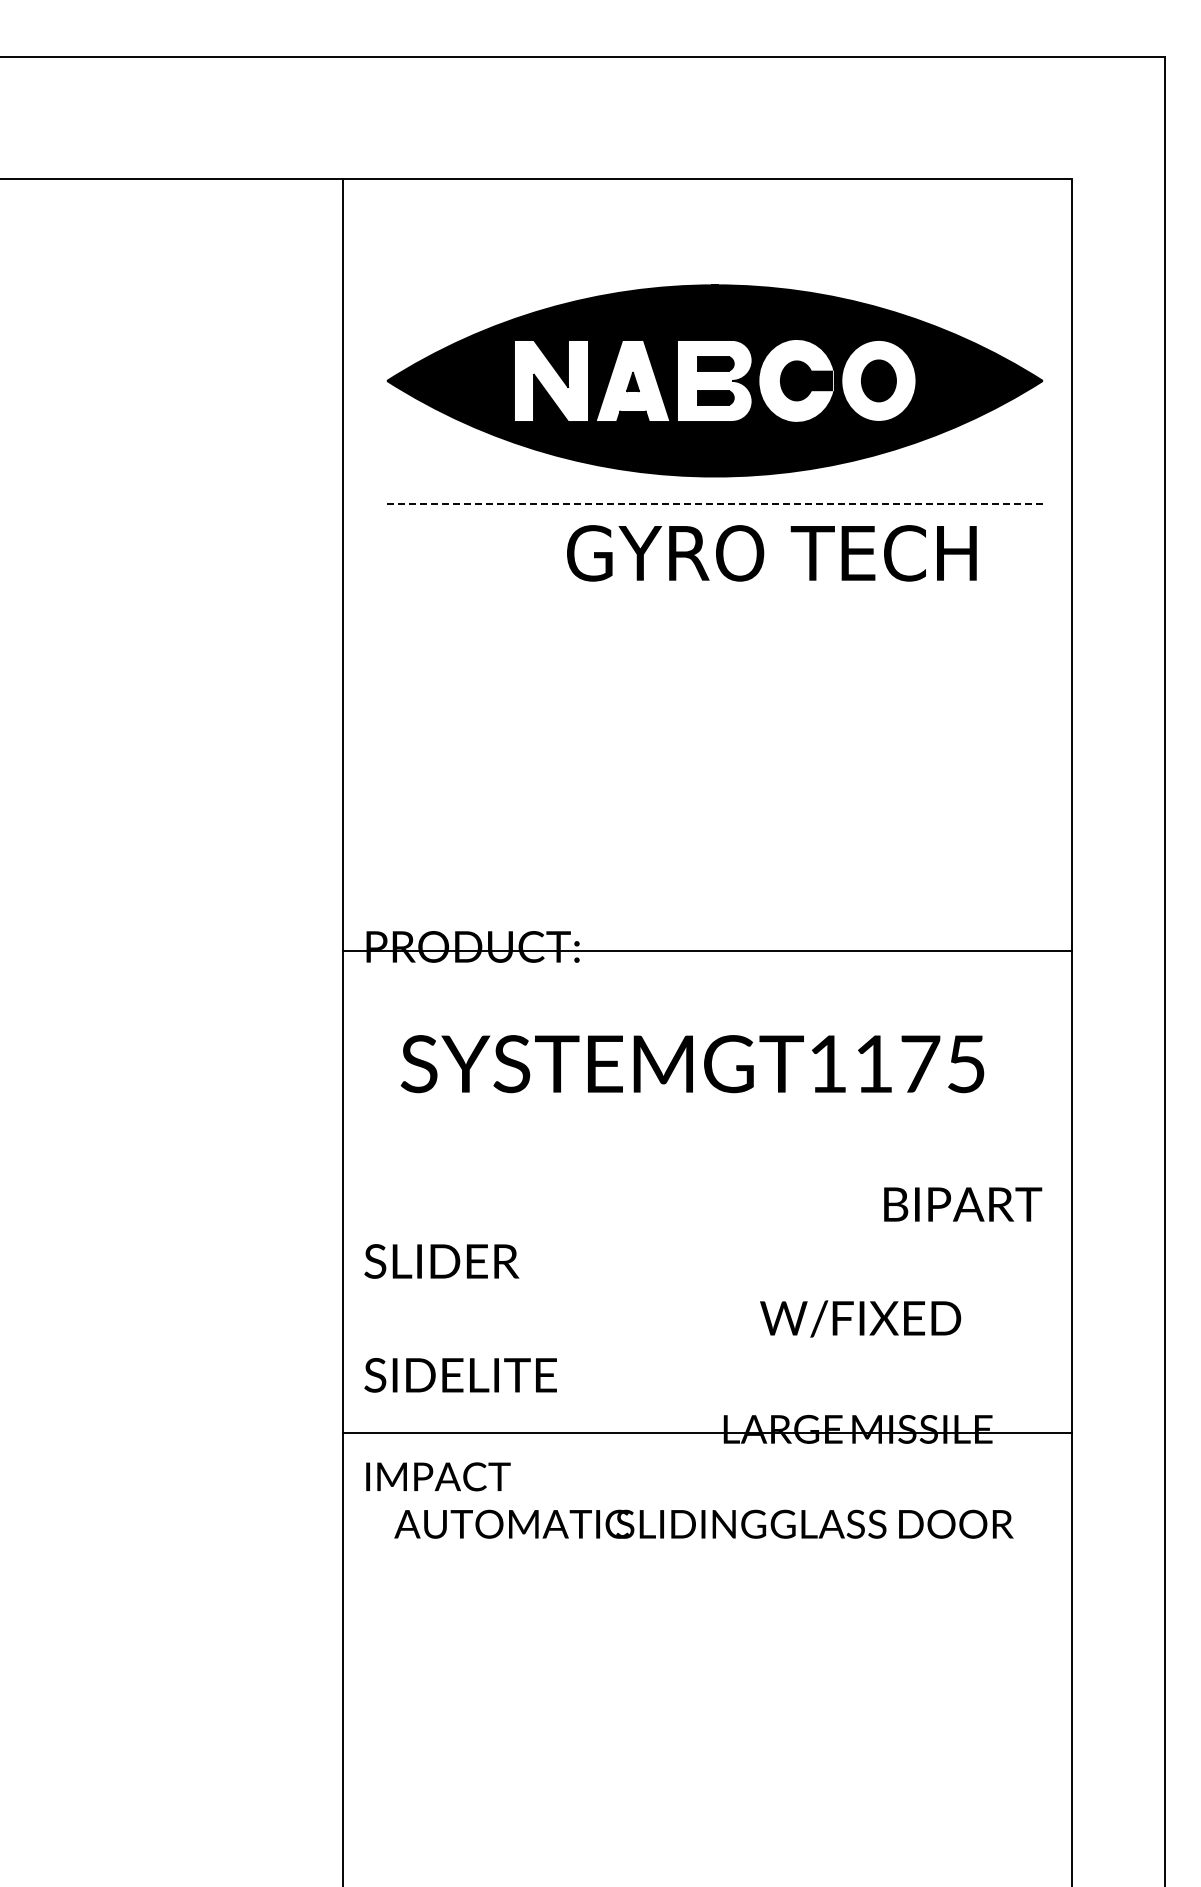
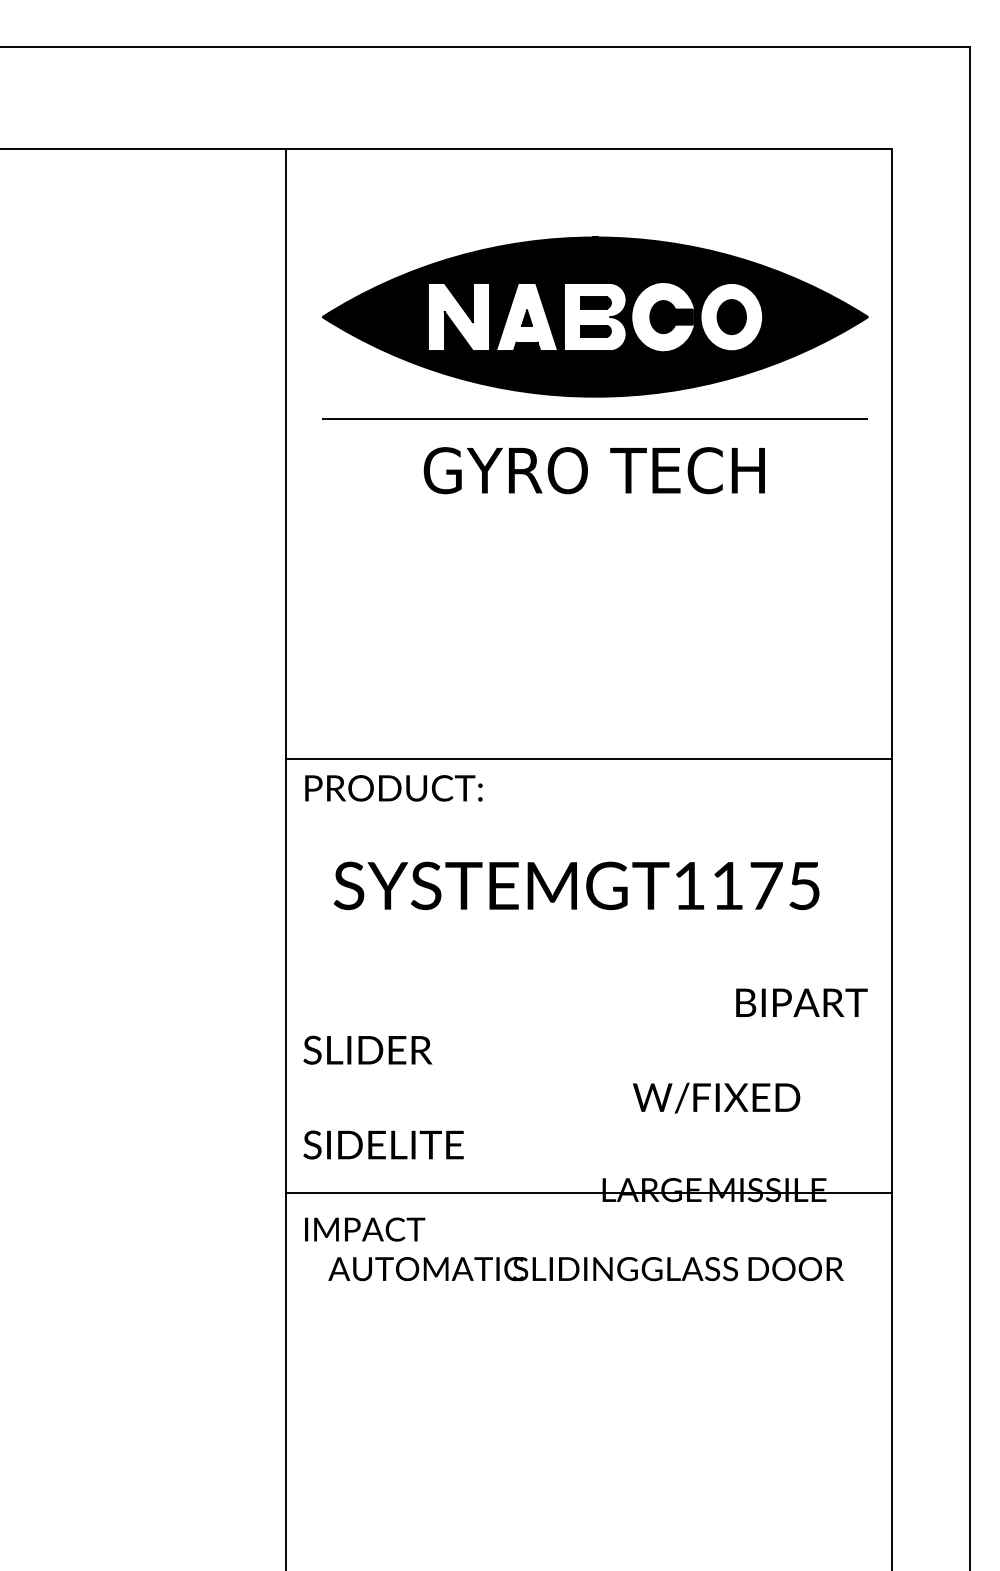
line: (714, 503) -> (594, 419), dashed -> solid
text: (771, 553) -> (594, 470), moved
line: (707, 951) -> (589, 758), moved

